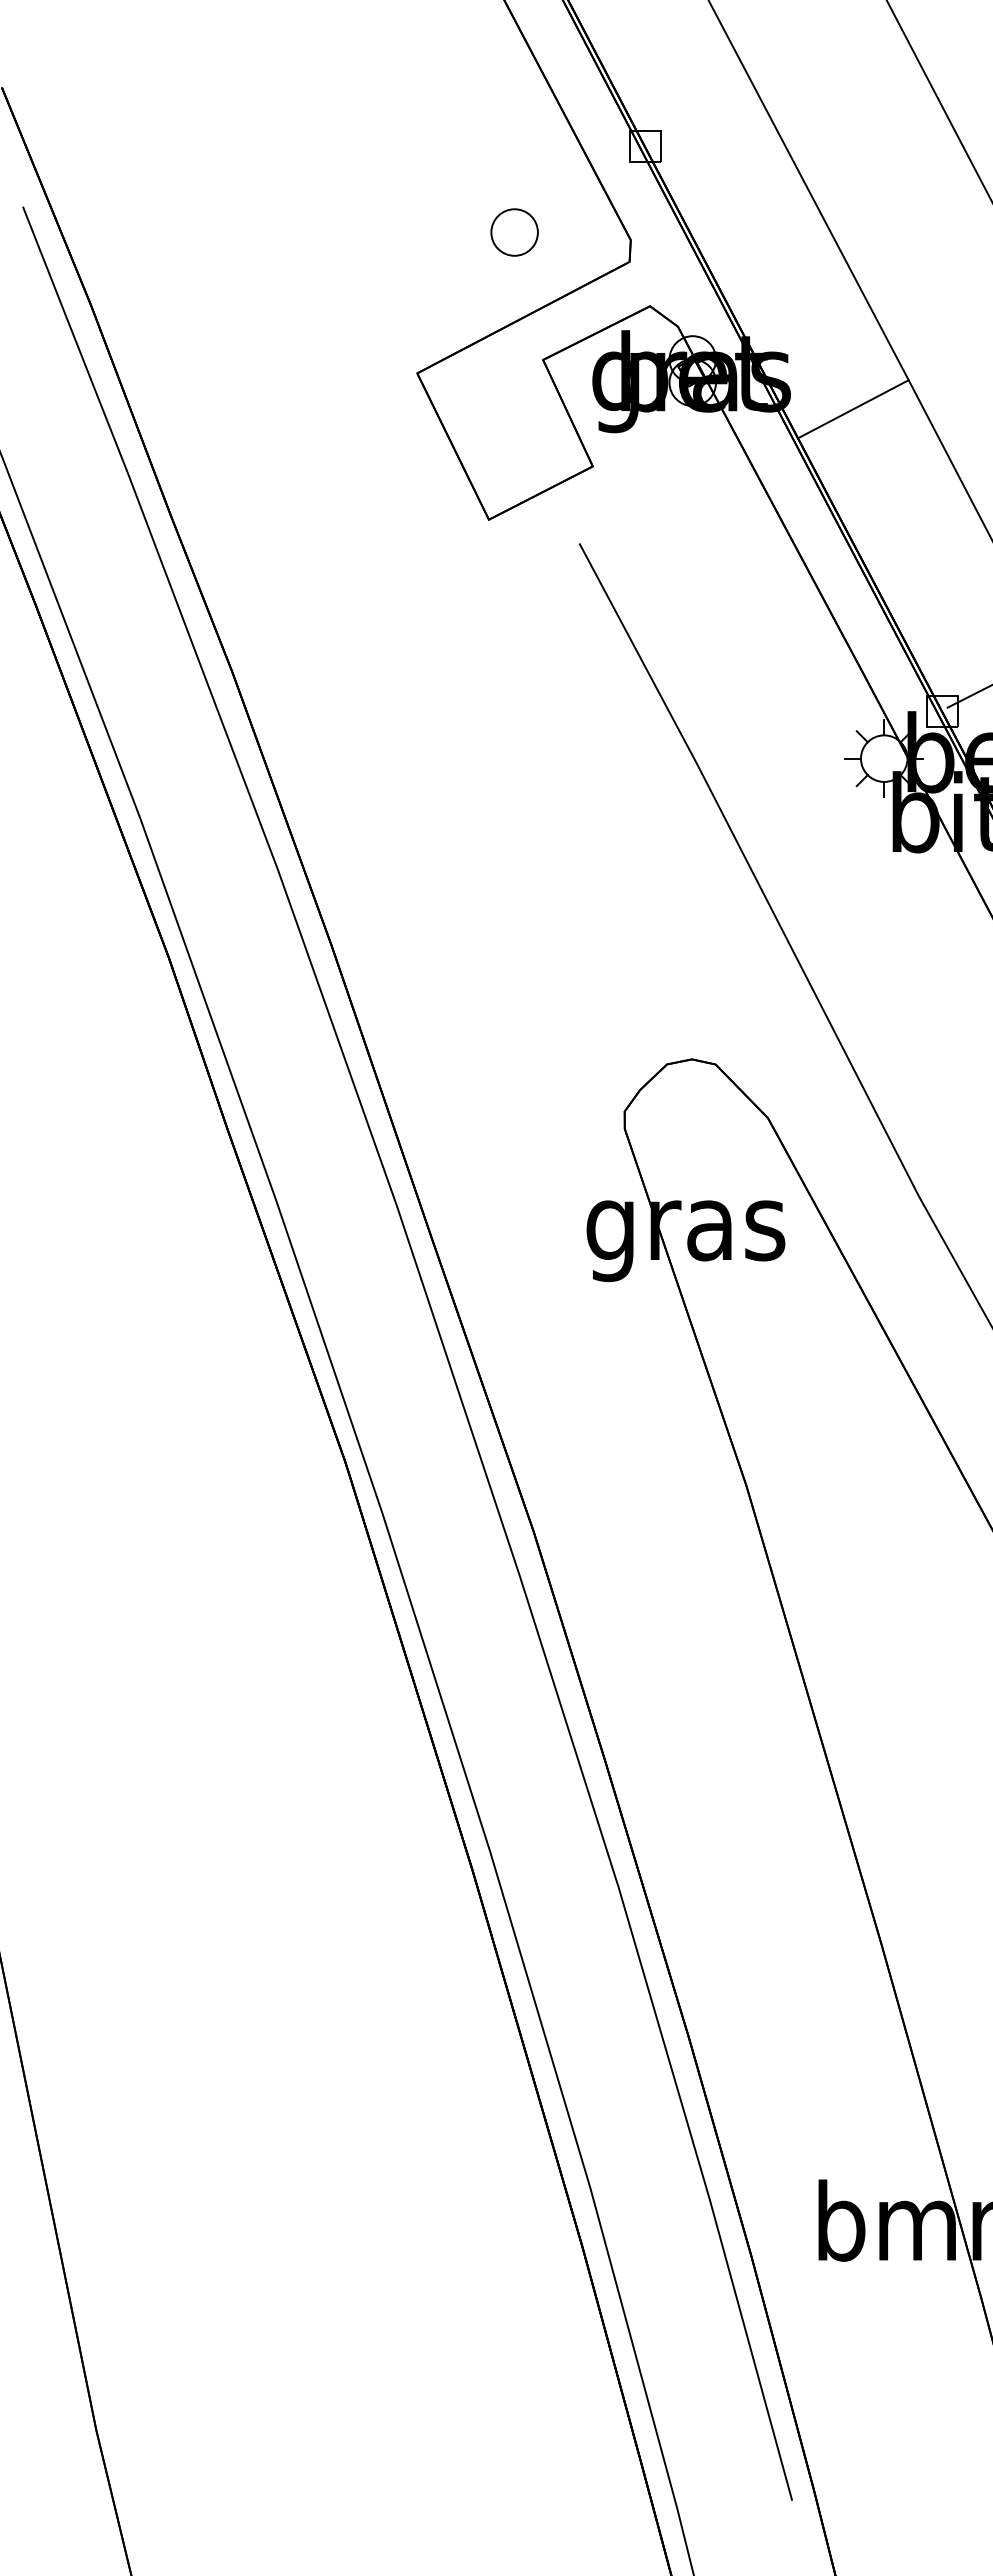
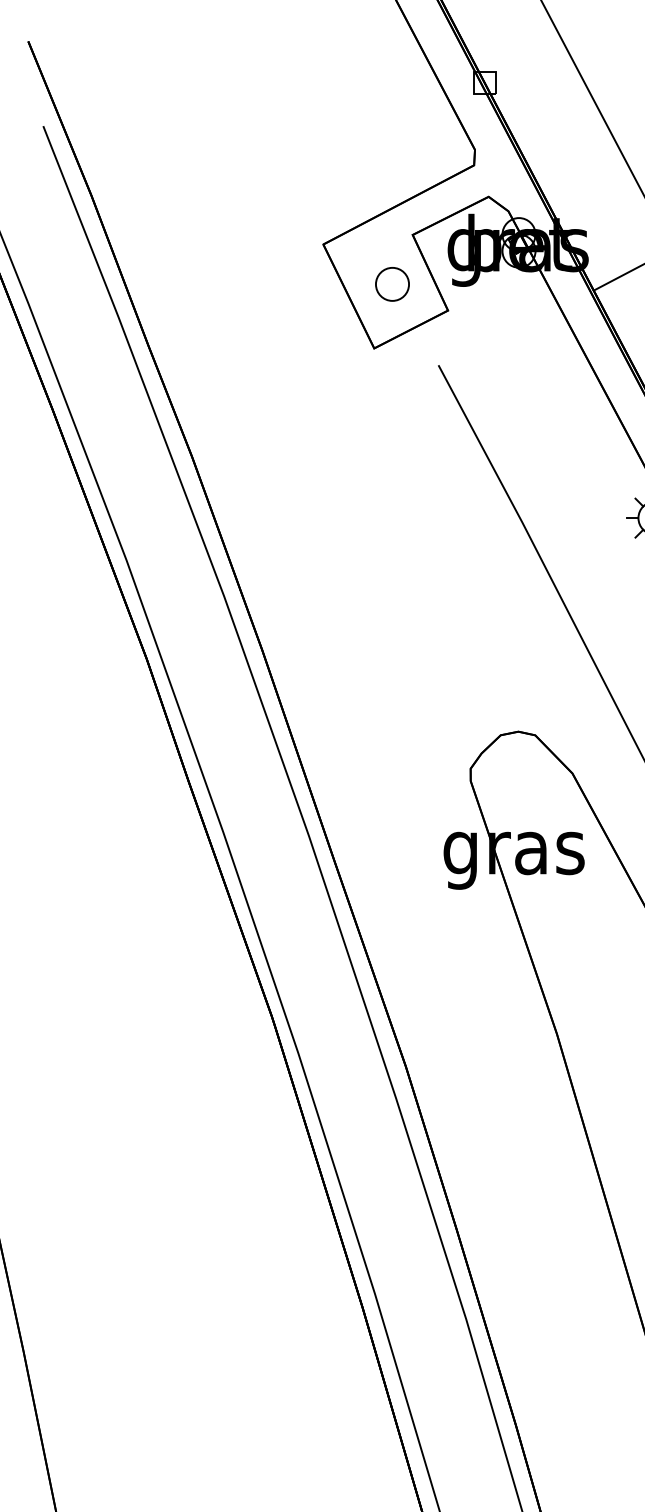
part: (514, 232) -> (392, 284), moved

